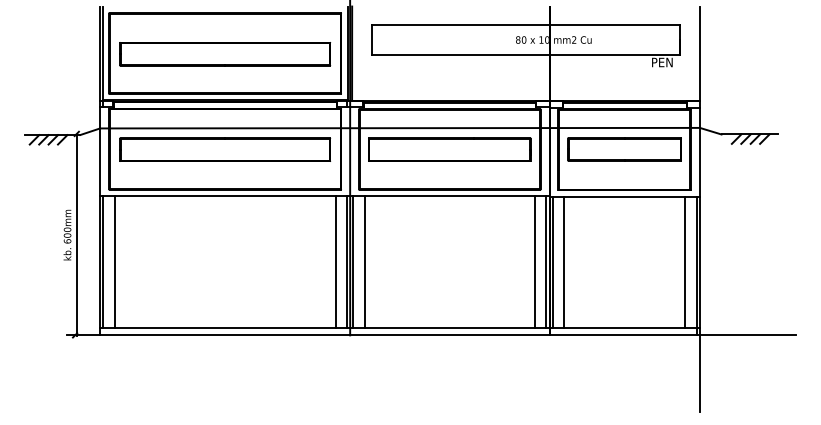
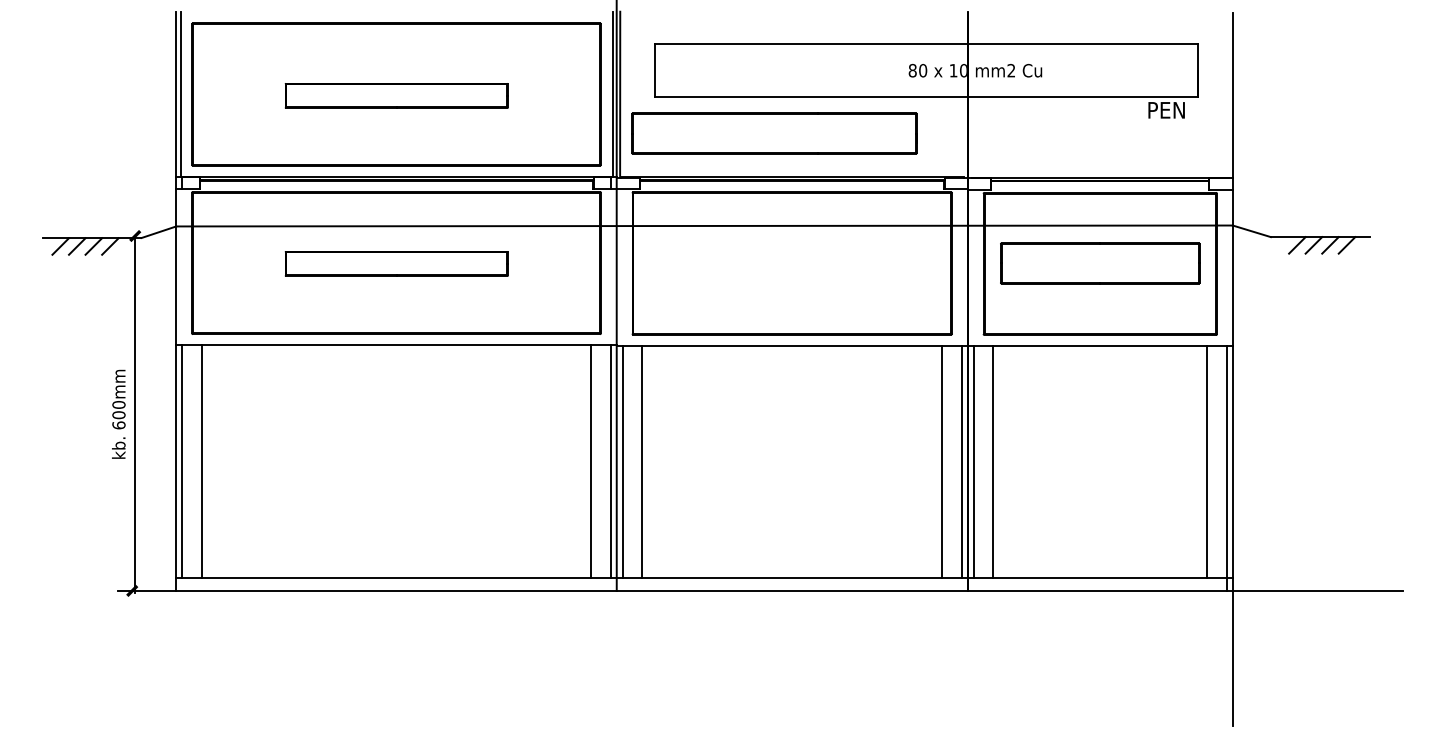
part: (225, 54) -> (397, 96), size x0.6
part: (225, 149) -> (397, 263), size x0.6
part: (449, 149) -> (774, 133), moved

